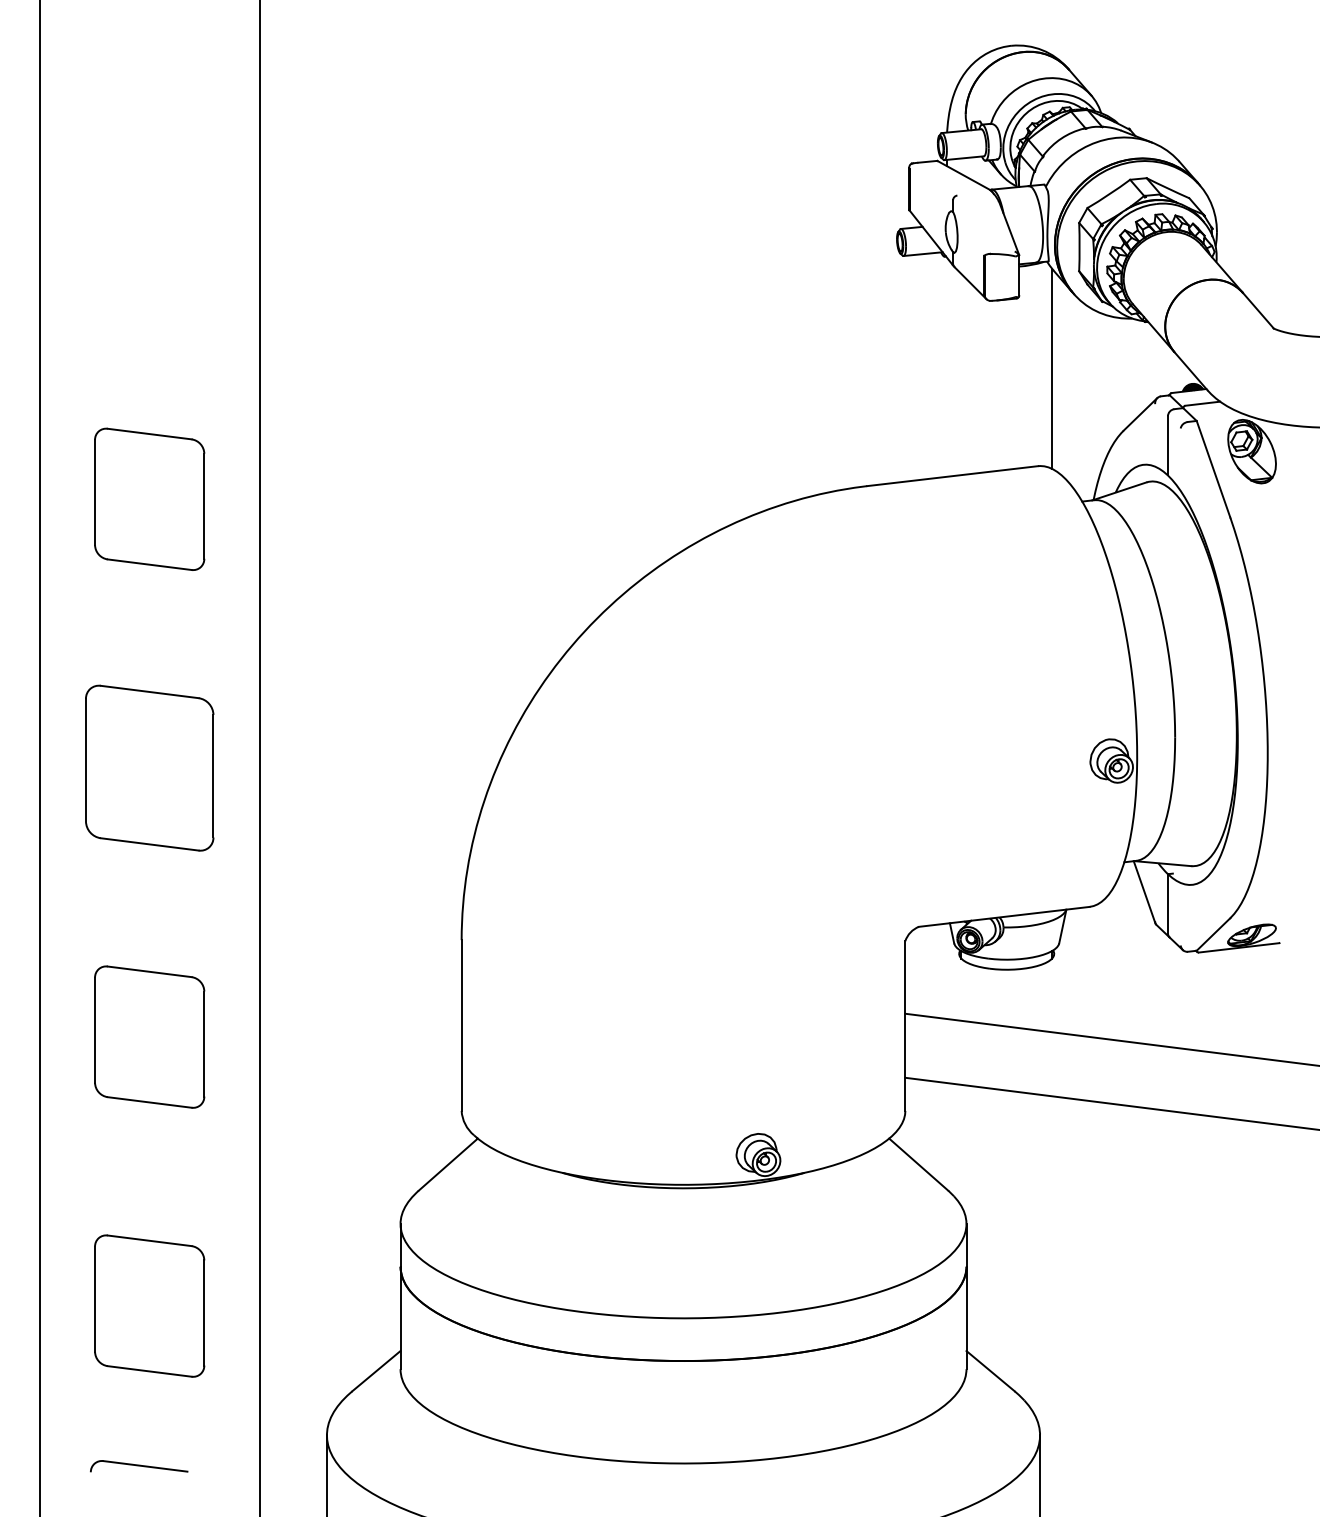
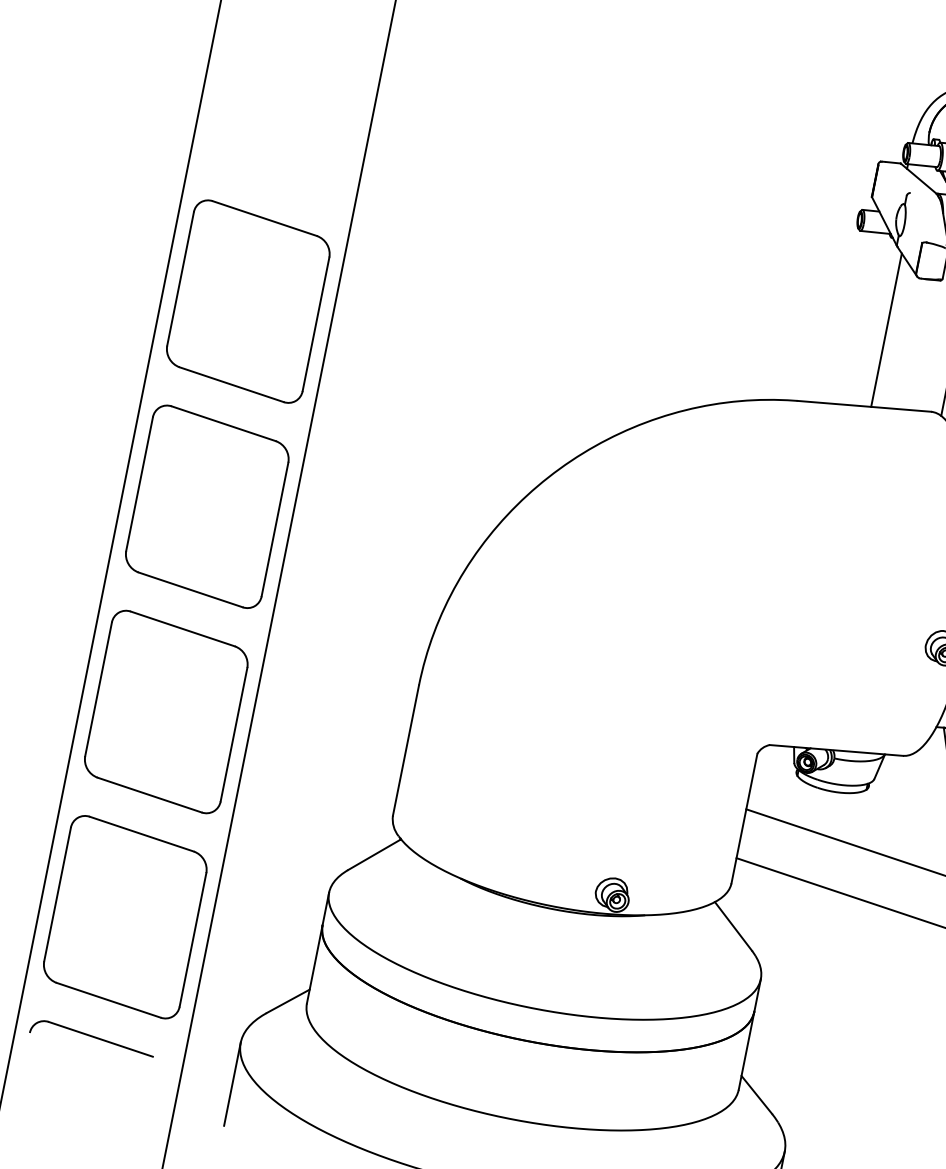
line: (961, 374) -> (886, 330), added
part: (149, 499) -> (248, 301), size x1.67
part: (149, 767) -> (207, 506), size x1.43
part: (149, 1036) -> (166, 711), size x1.67
part: (149, 1305) -> (125, 916), size x1.67
part: (138, 1466) -> (92, 1037), size x1.67

